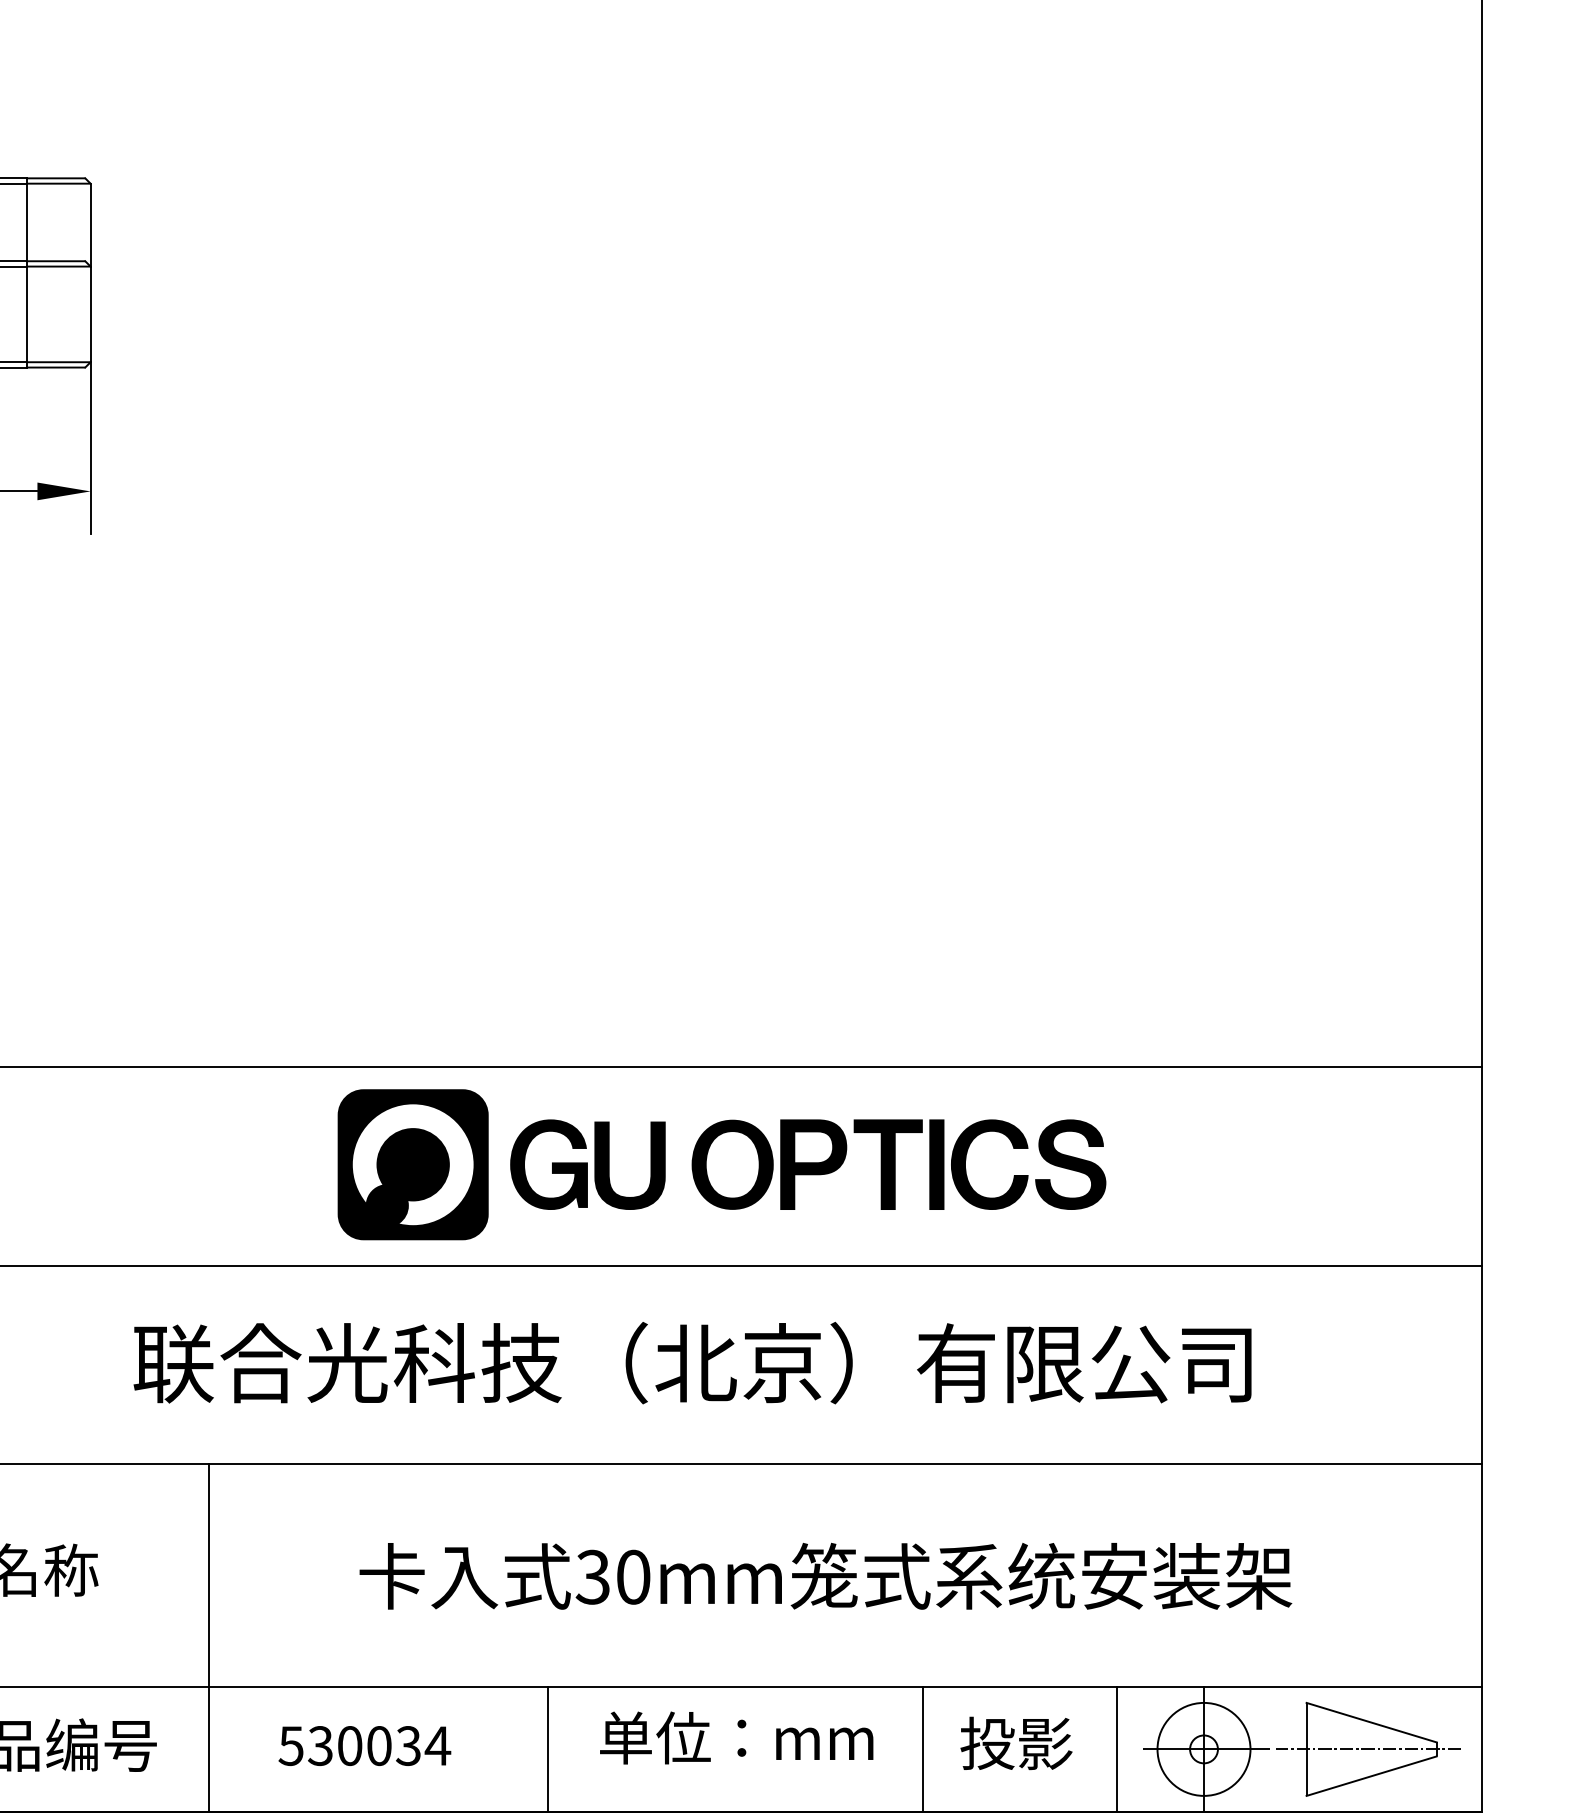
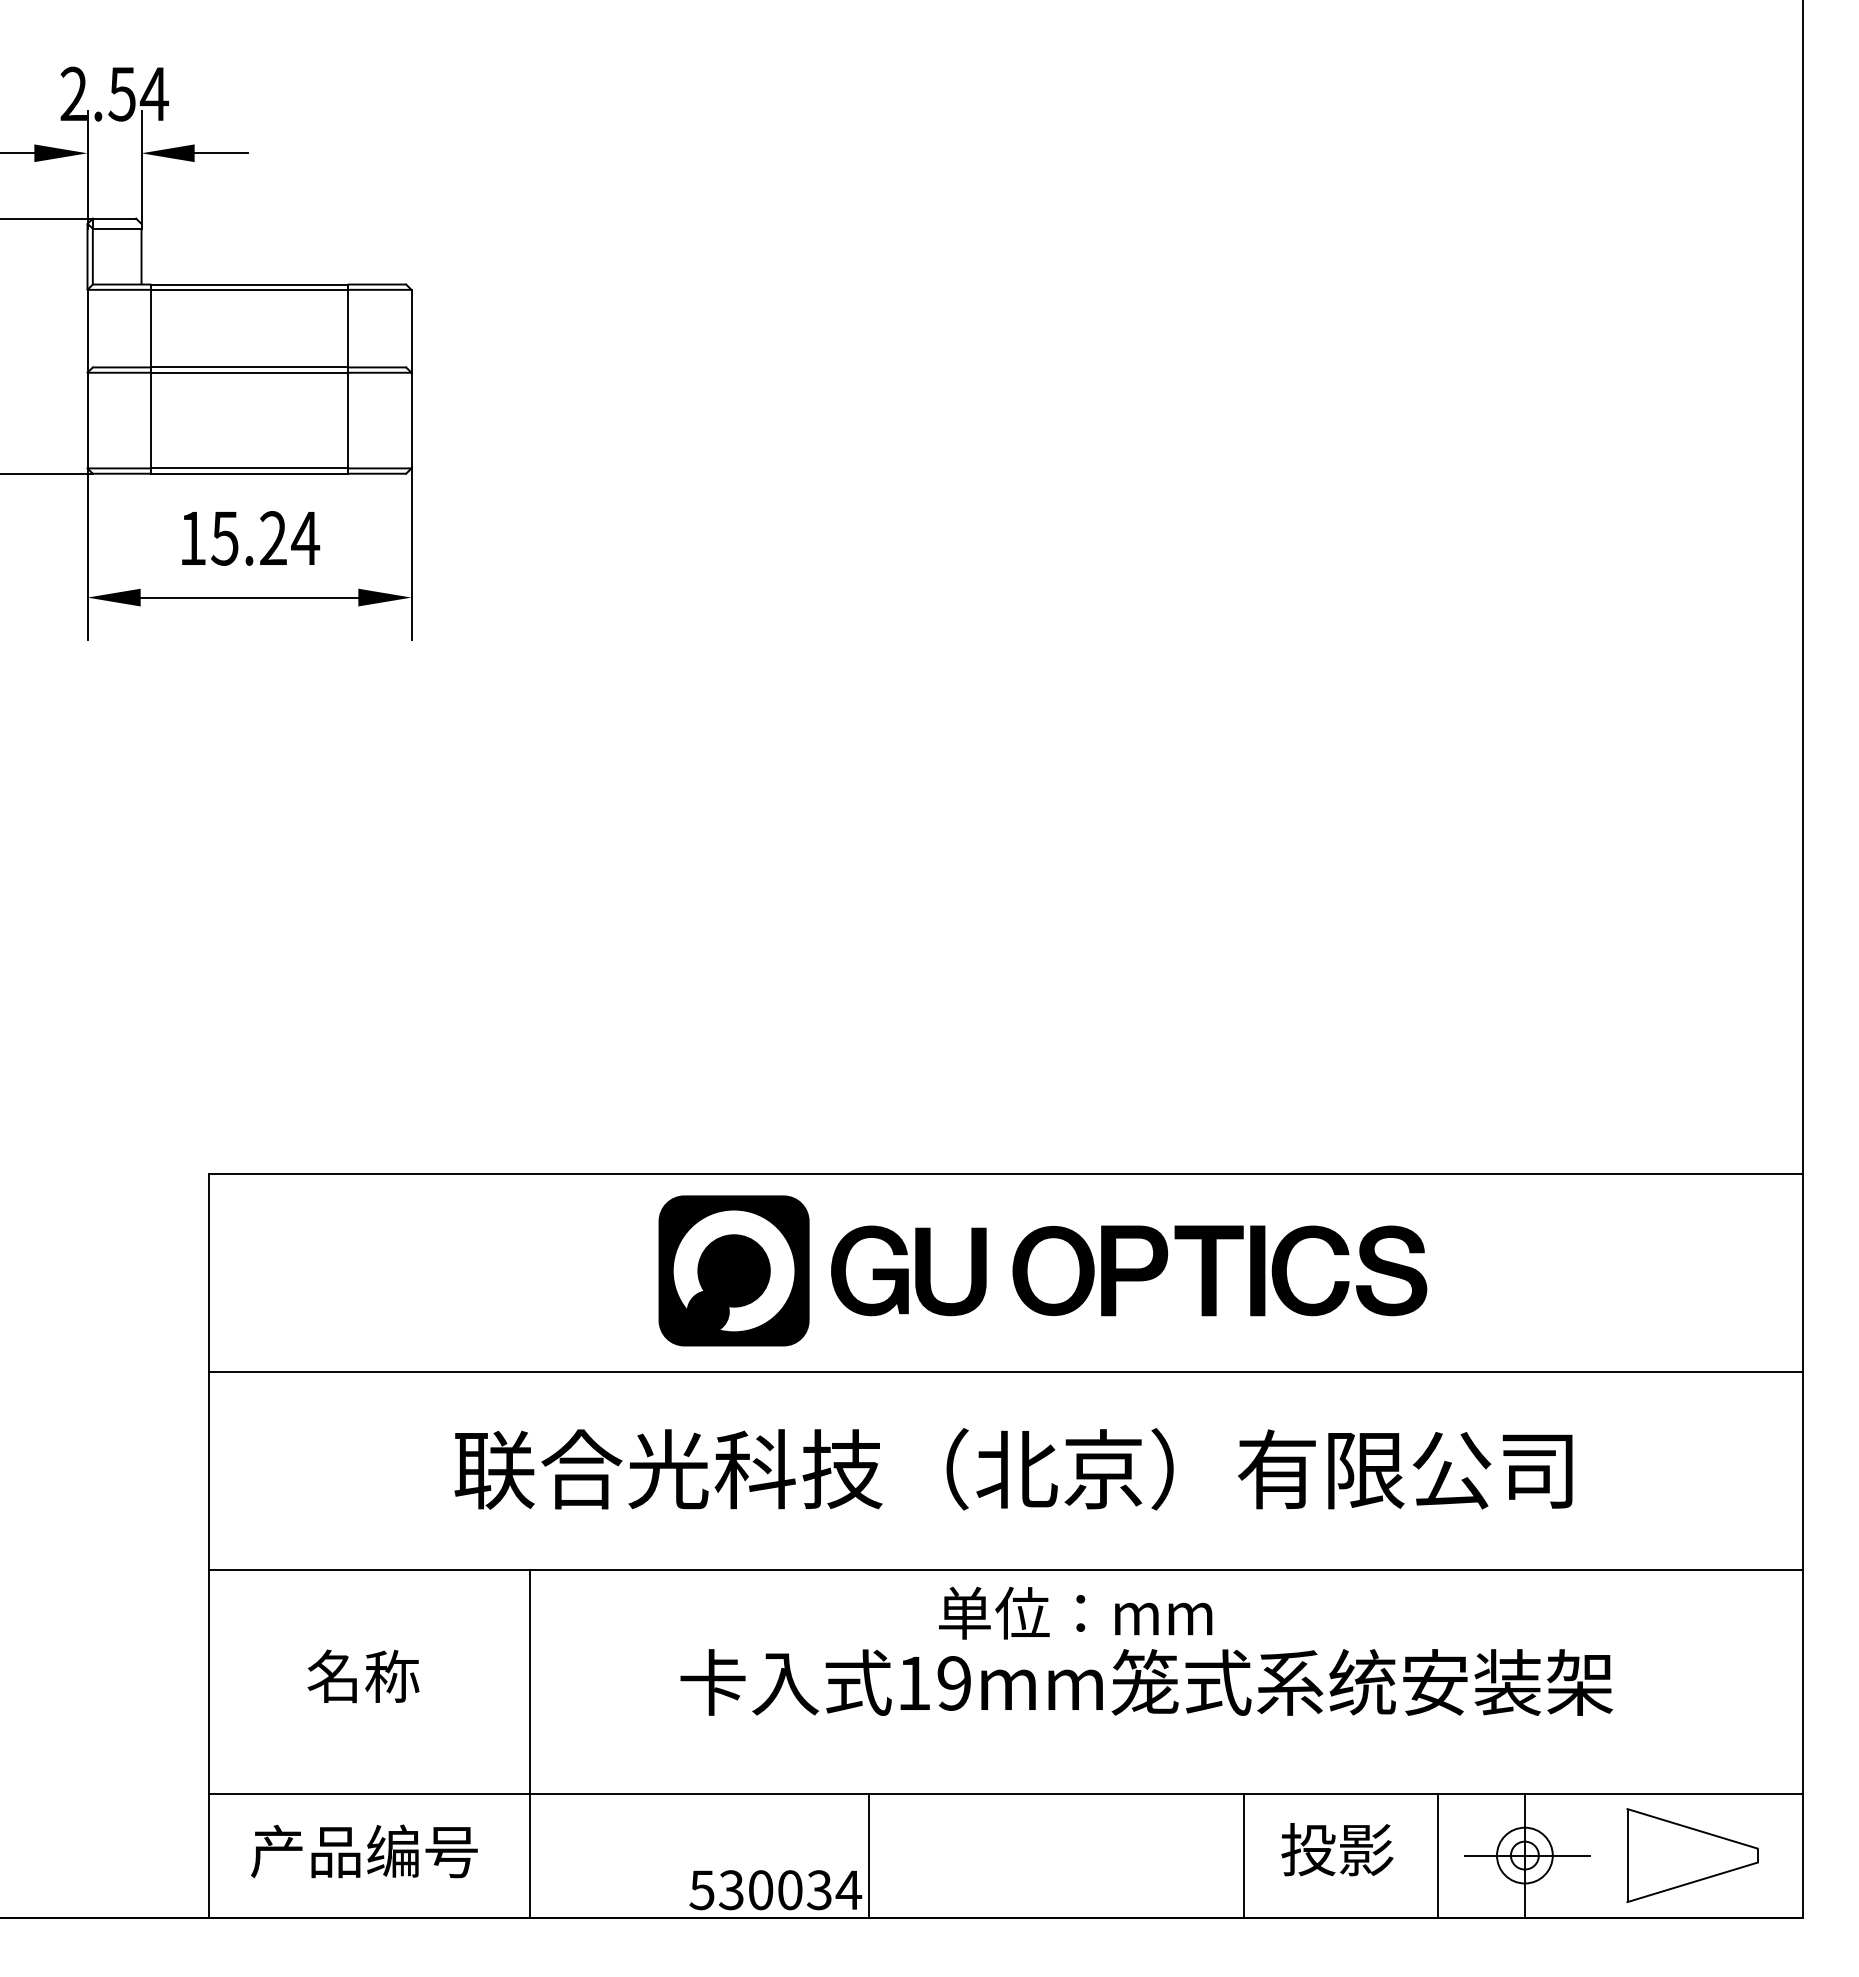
text: (612, 1577) -> (933, 1683), 30mm -> 19mm
text: (736, 1737) -> (1075, 1612), moved
text: (364, 1746) -> (775, 1890), moved
circle: (1203, 1749) -> (1524, 1855), size x0.6
line: (1368, 1749) -> (1689, 1855), removed

